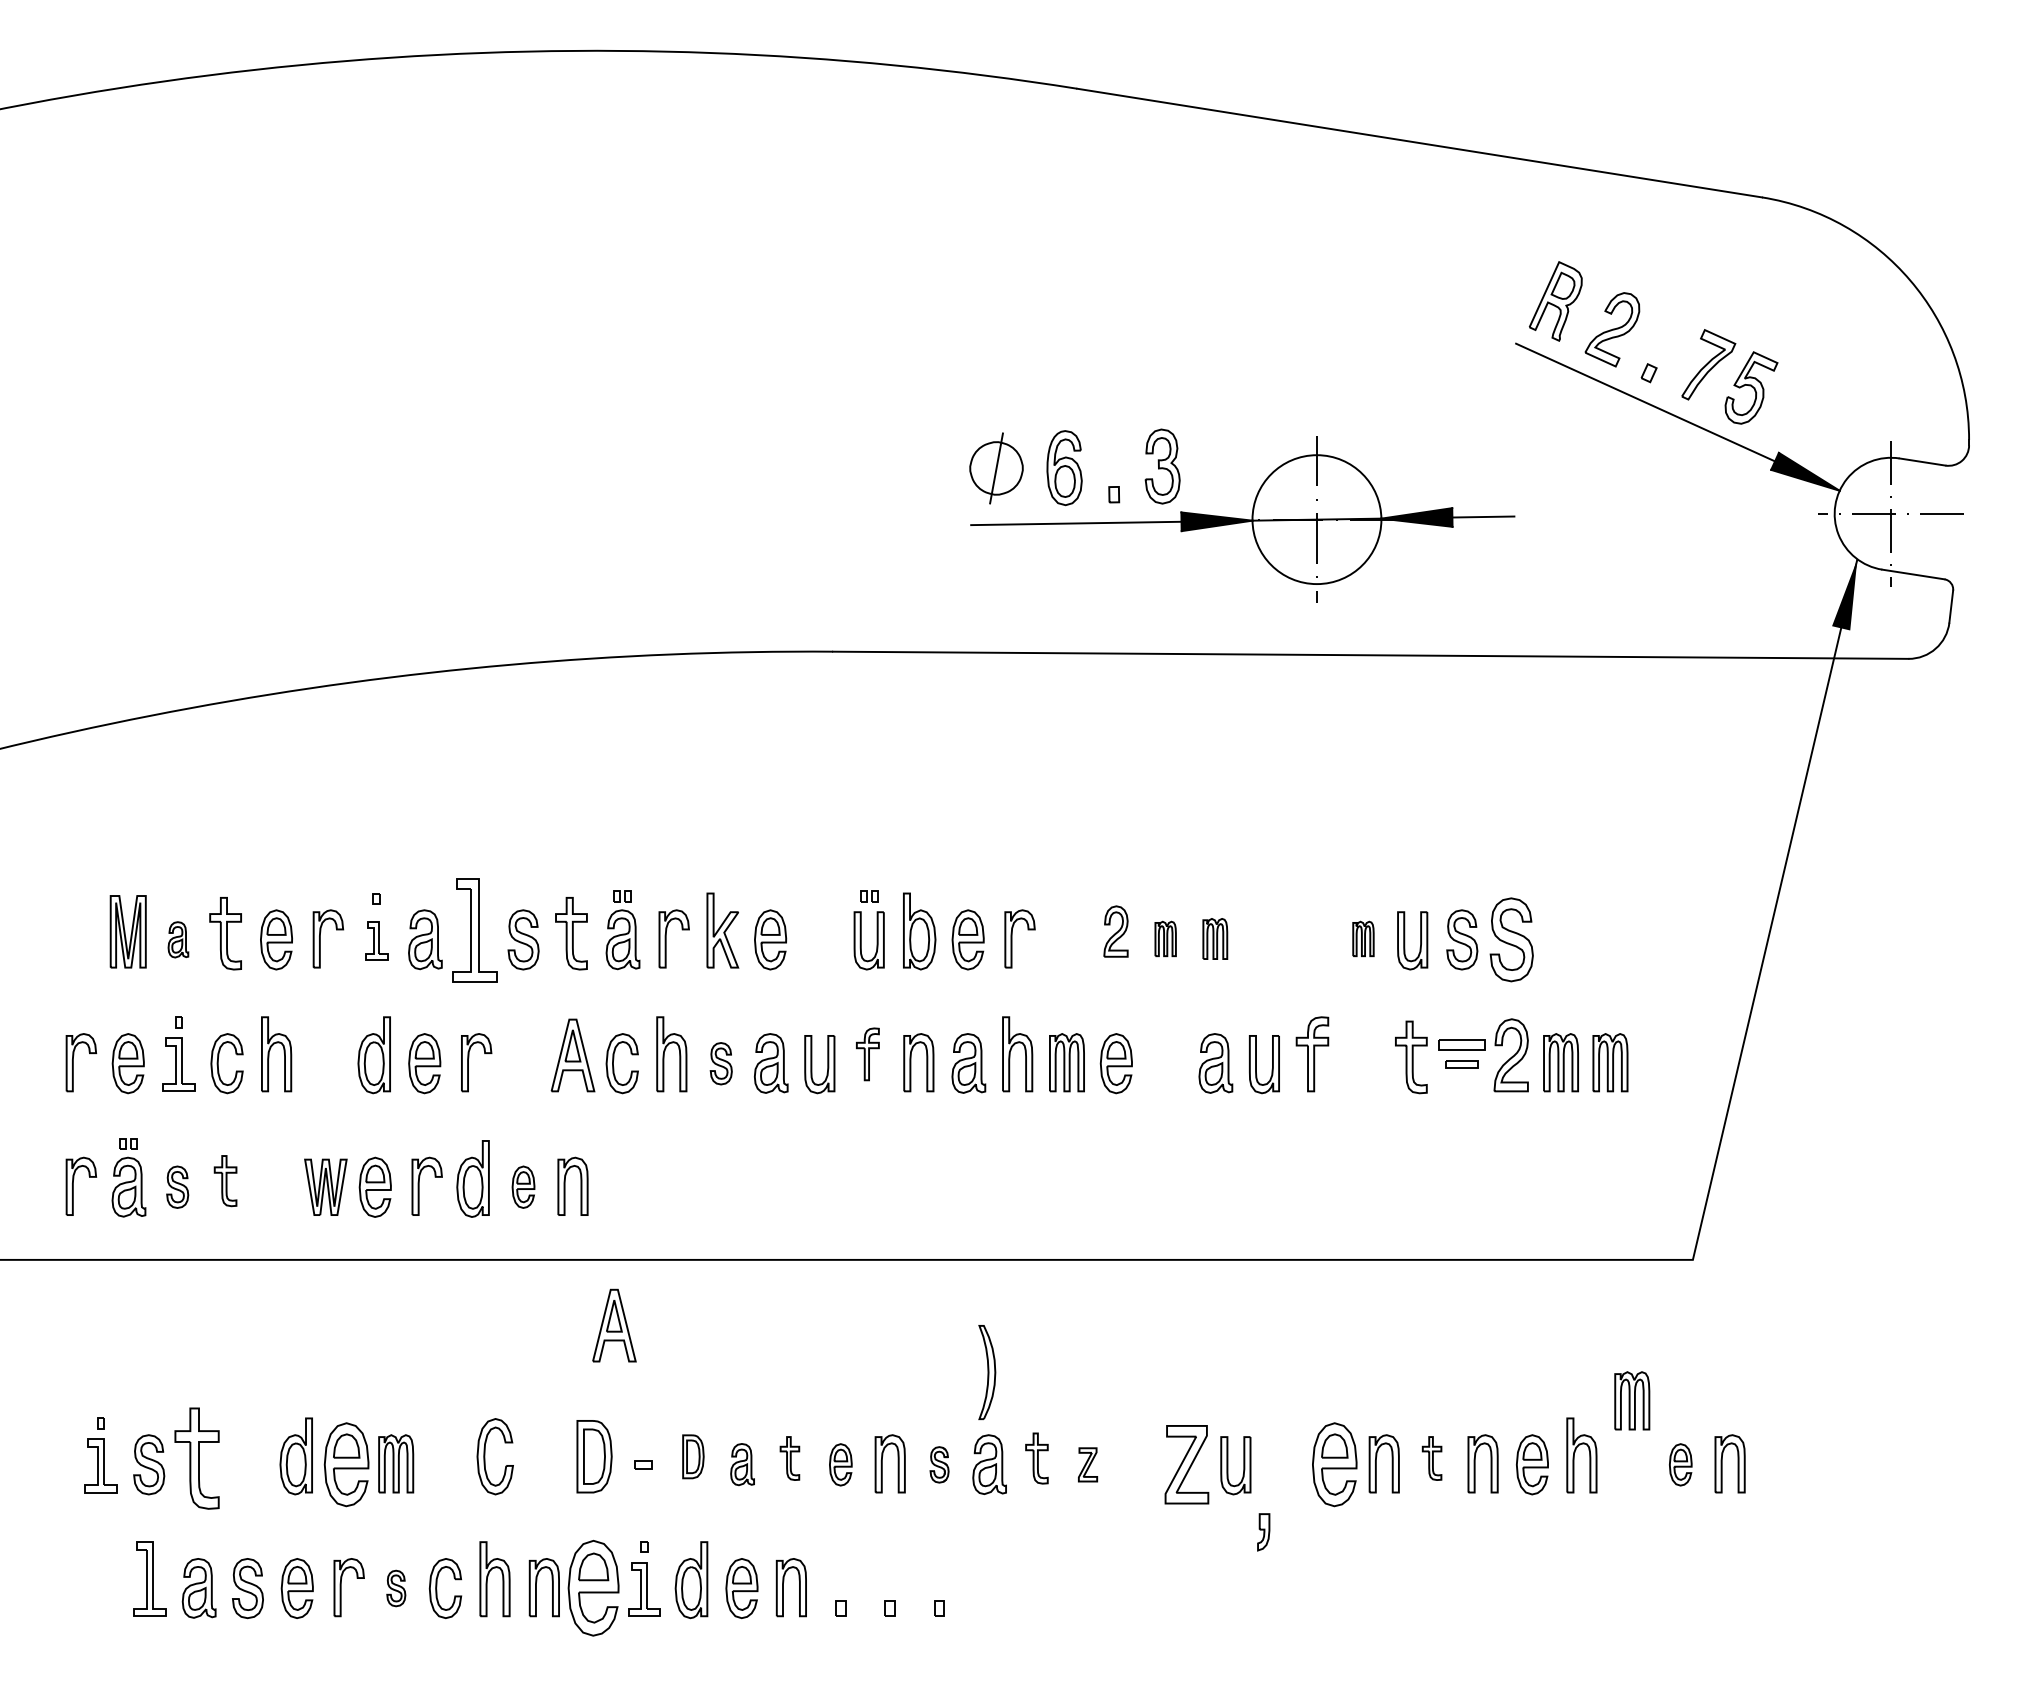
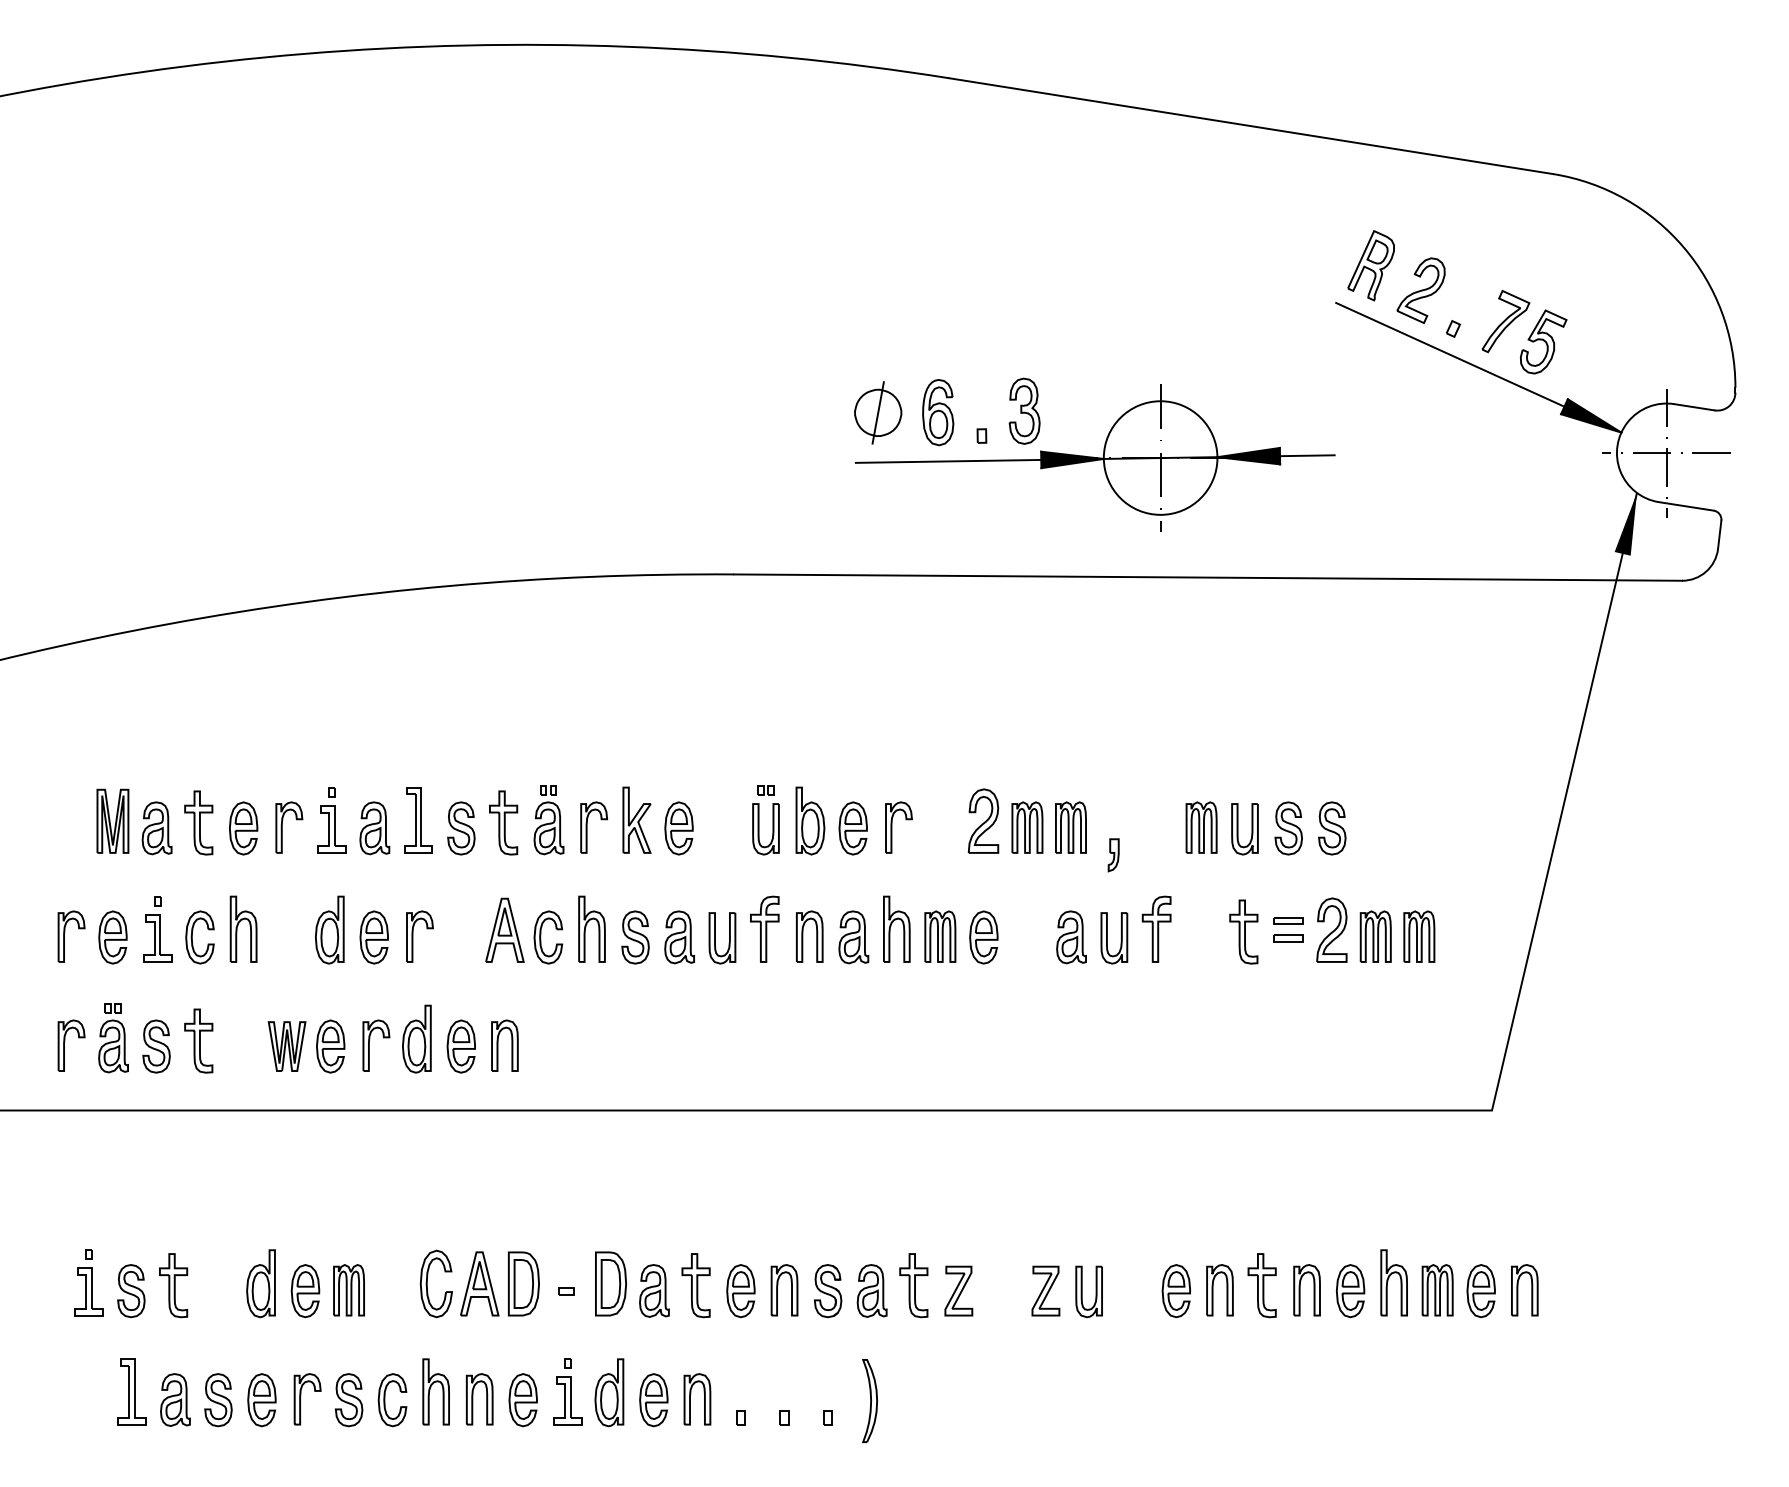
part: (474, 930) -> (418, 820), size x0.71
part: (1115, 931) -> (983, 821), size x1.43
part: (1165, 938) -> (1027, 827), size x1.67
part: (1215, 938) -> (1071, 827), size x1.43
part: (1363, 938) -> (1201, 827), size x1.67
part: (178, 939) -> (157, 828), size x1.67
part: (1511, 939) -> (1332, 828), size x0.71
part: (376, 940) -> (331, 828), size x1.43
part: (1461, 1044) -> (1288, 920), size x0.71
part: (867, 1054) -> (764, 929), size x1.43
part: (721, 1063) -> (635, 937), size x1.43
part: (225, 1180) -> (198, 1040), size x1.43
part: (177, 1186) -> (156, 1045), size x1.43
part: (523, 1186) -> (461, 1045), size x1.43
part: (614, 1325) -> (479, 1283), moved
part: (987, 1372) -> (870, 1401), moved
part: (1632, 1400) -> (1437, 1289), moved
part: (693, 1456) -> (611, 1283), size x1.67
part: (196, 1458) -> (173, 1285), size x0.71
part: (789, 1458) -> (695, 1285), size x1.67
part: (1036, 1458) -> (913, 1285), size x1.43
part: (1431, 1458) -> (1261, 1285), size x1.67
part: (346, 1464) -> (305, 1290), size x0.71
part: (742, 1464) -> (654, 1290), size x1.43
part: (840, 1464) -> (740, 1290), size x1.43
part: (939, 1464) -> (827, 1290), size x1.67
part: (1087, 1464) -> (958, 1290), size x1.67
part: (1186, 1464) -> (1045, 1290), size x0.71
part: (1334, 1464) -> (1176, 1290), size x0.71
part: (1680, 1464) -> (1481, 1290), size x1.43
part: (1263, 1532) -> (1113, 855), moved
part: (396, 1588) -> (349, 1400), size x1.67
part: (593, 1588) -> (522, 1400), size x0.62

